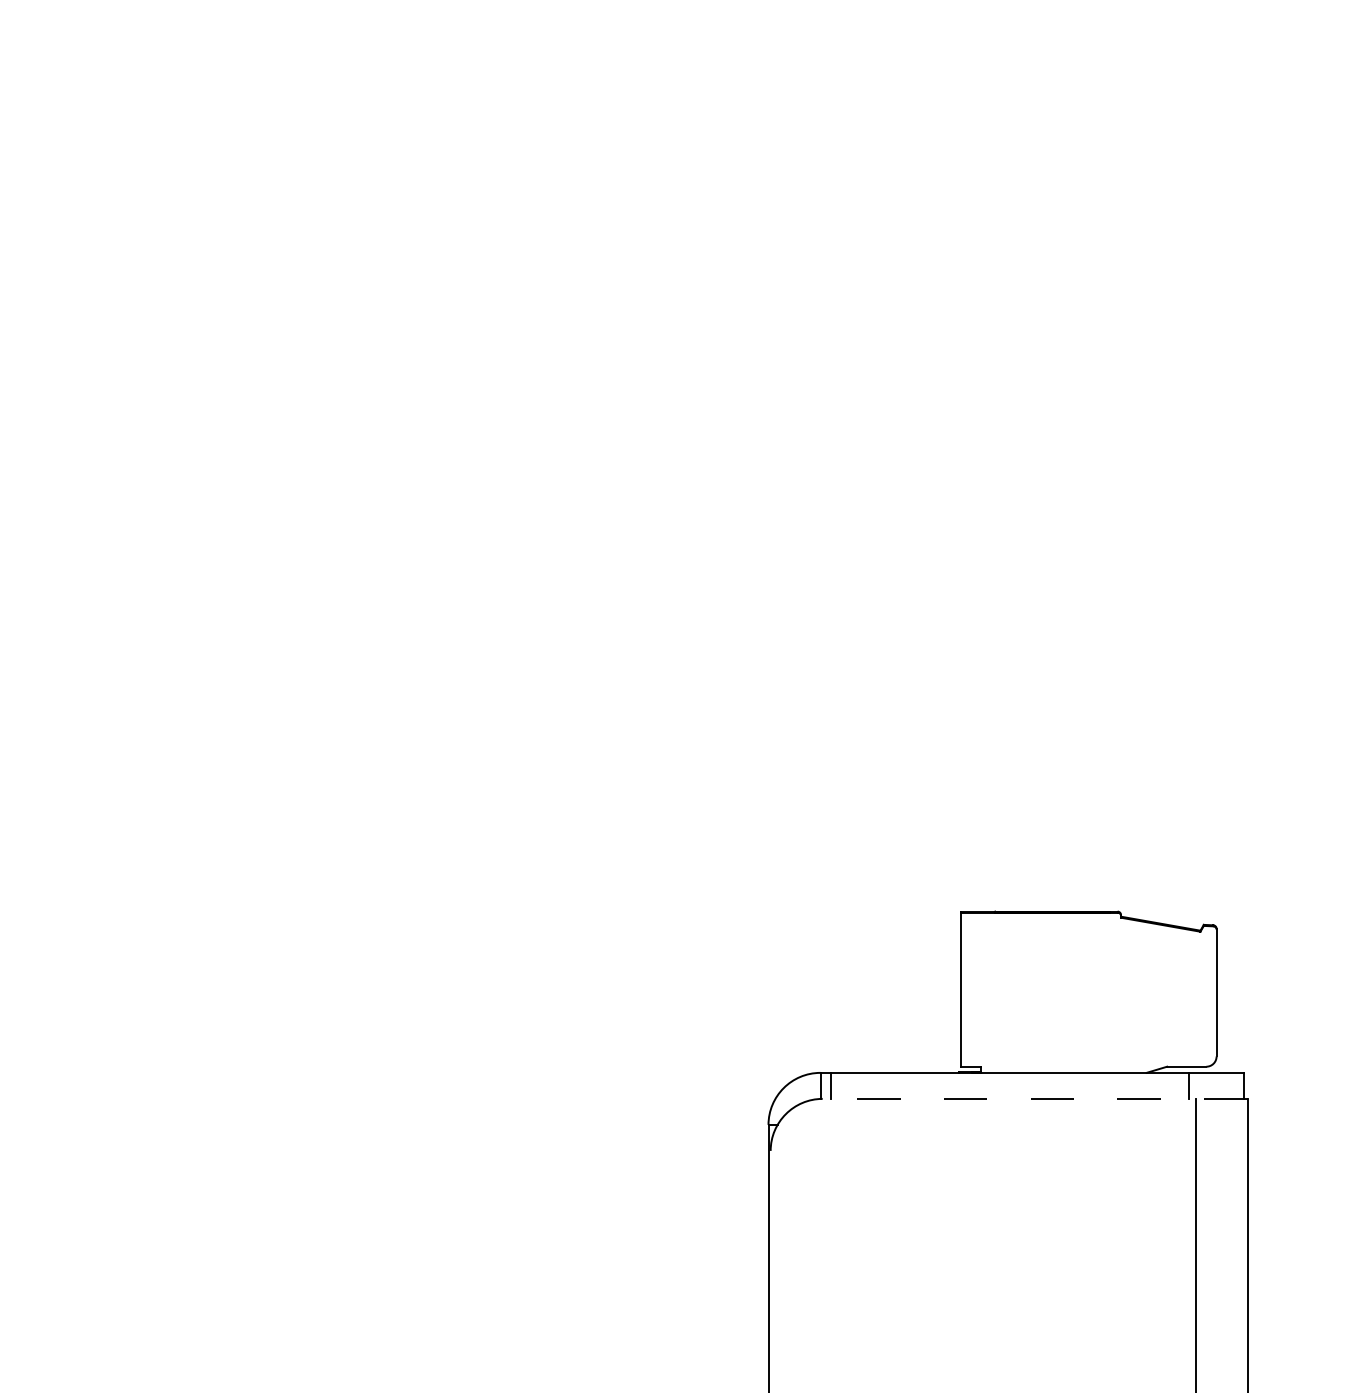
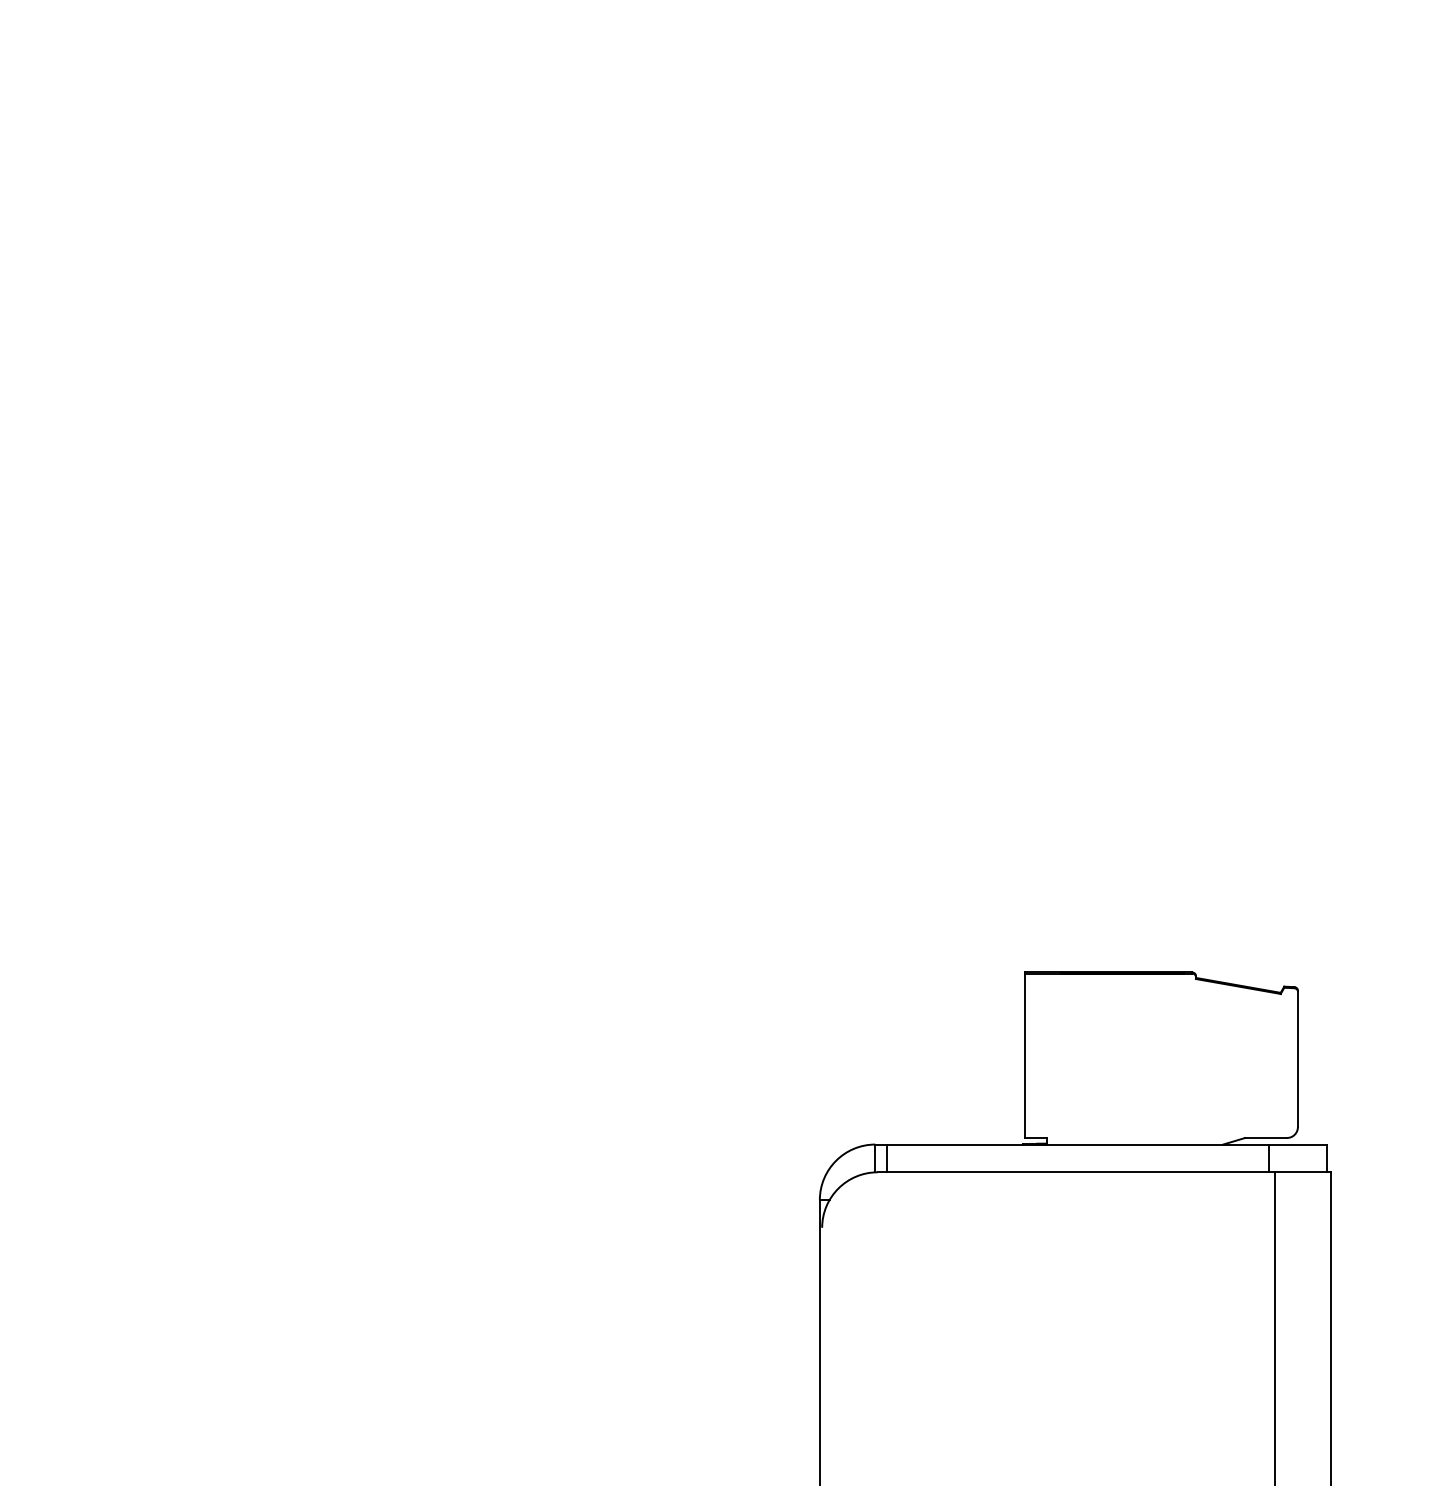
line: (1035, 1099) -> (1104, 1172), dashed -> solid

